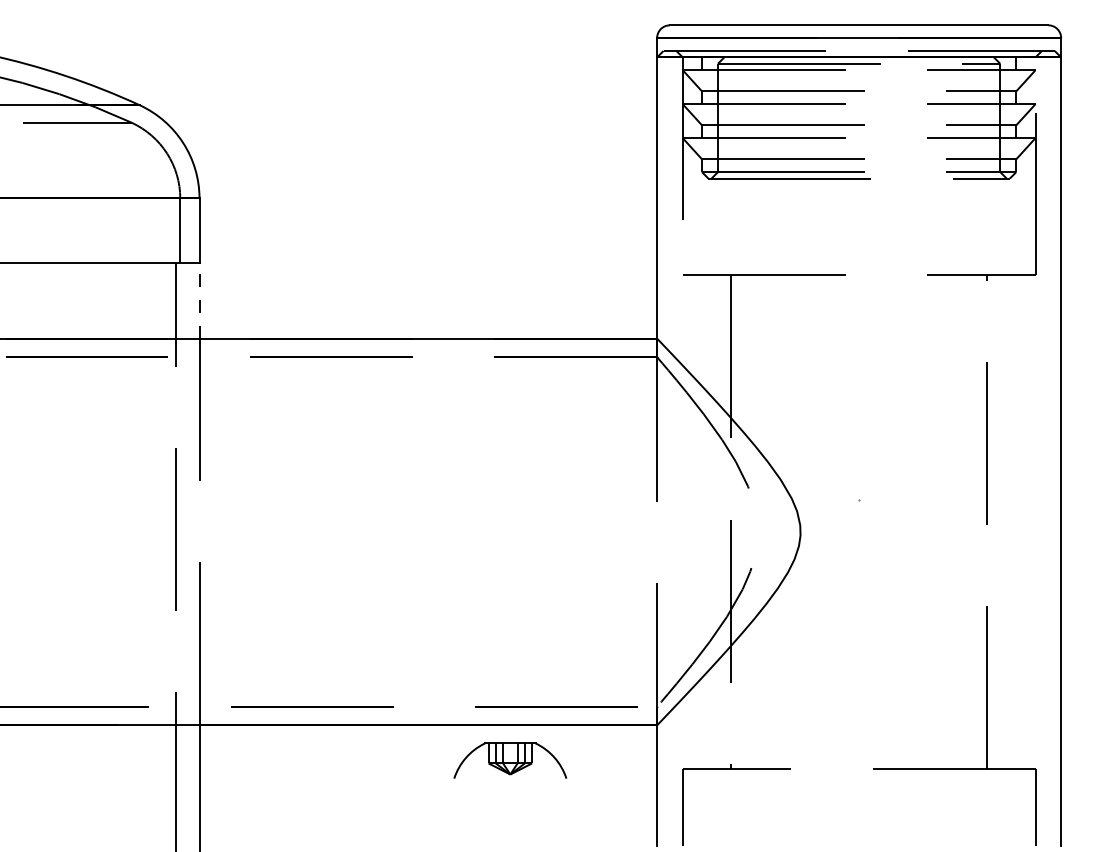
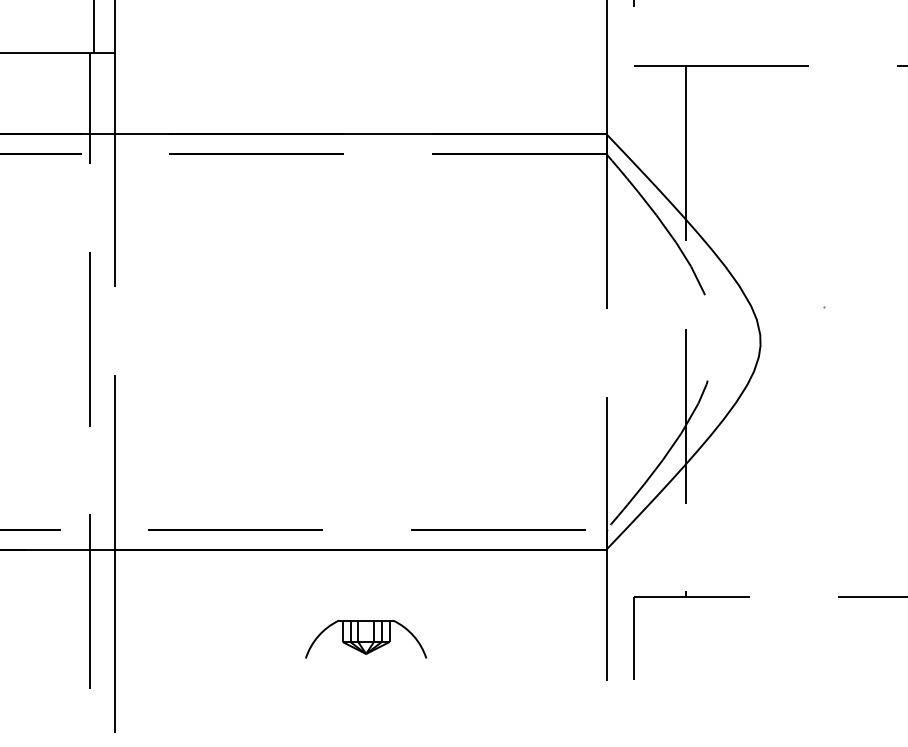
line: (199, 300) -> (114, 93), dashed -> solid
part: (510, 760) -> (366, 638), moved

